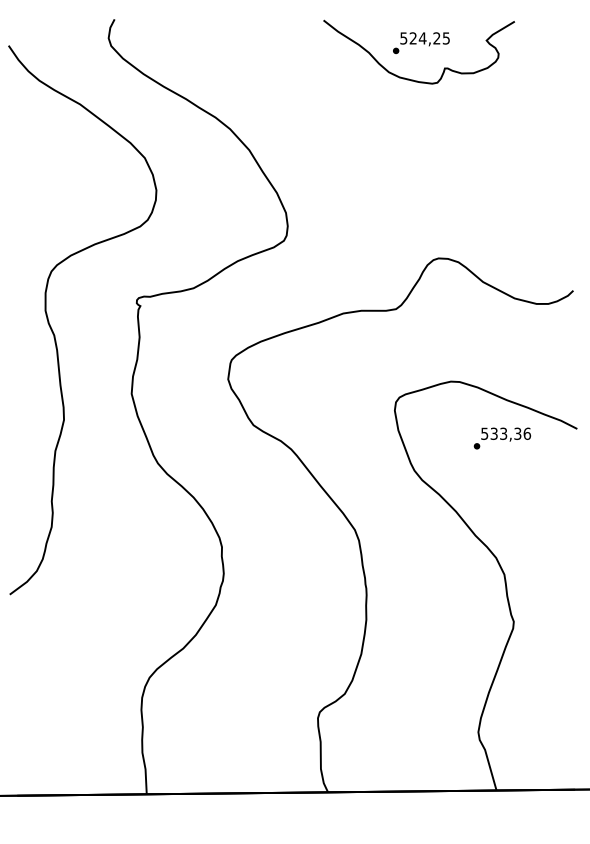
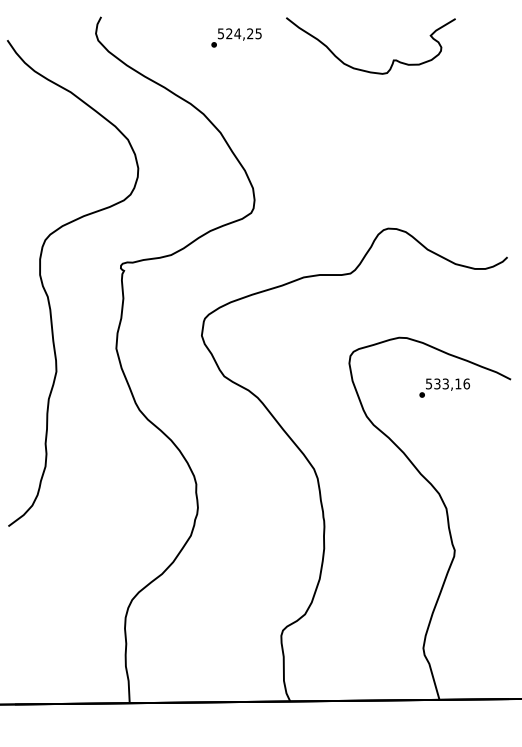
text: (421, 43) -> (236, 38), moved
text: (517, 433) -> (458, 383), 533,36 -> 533,16

